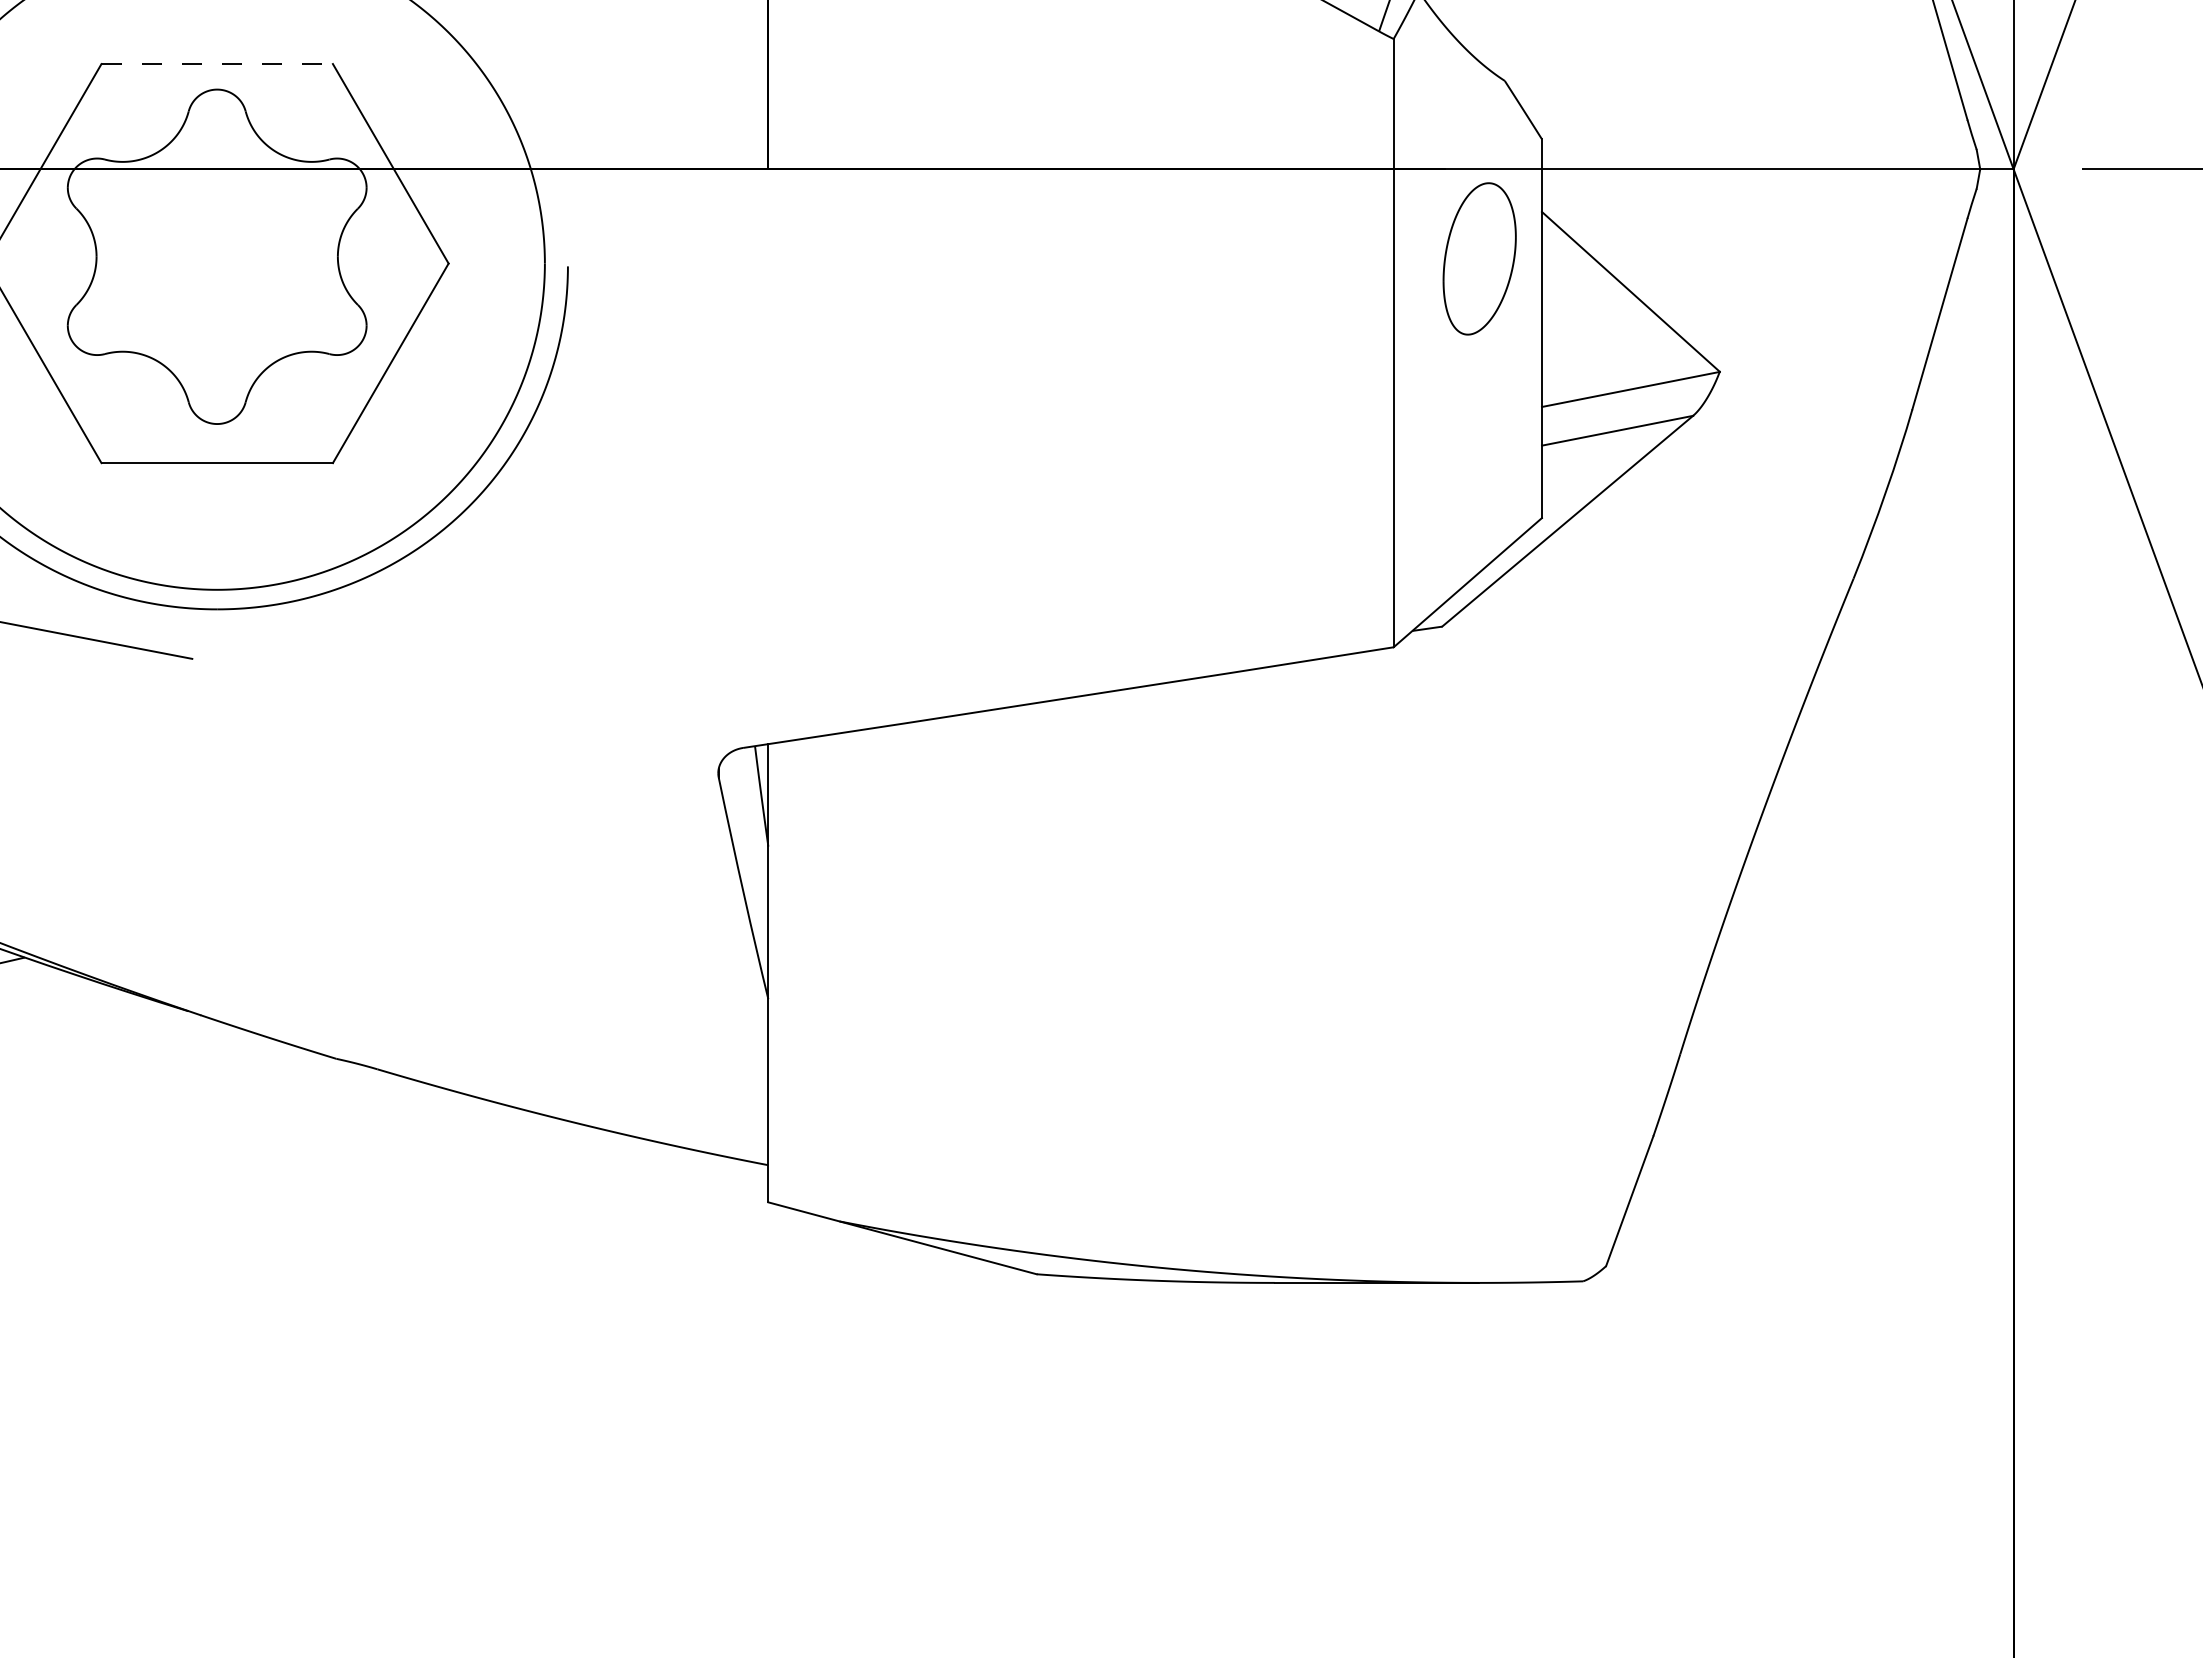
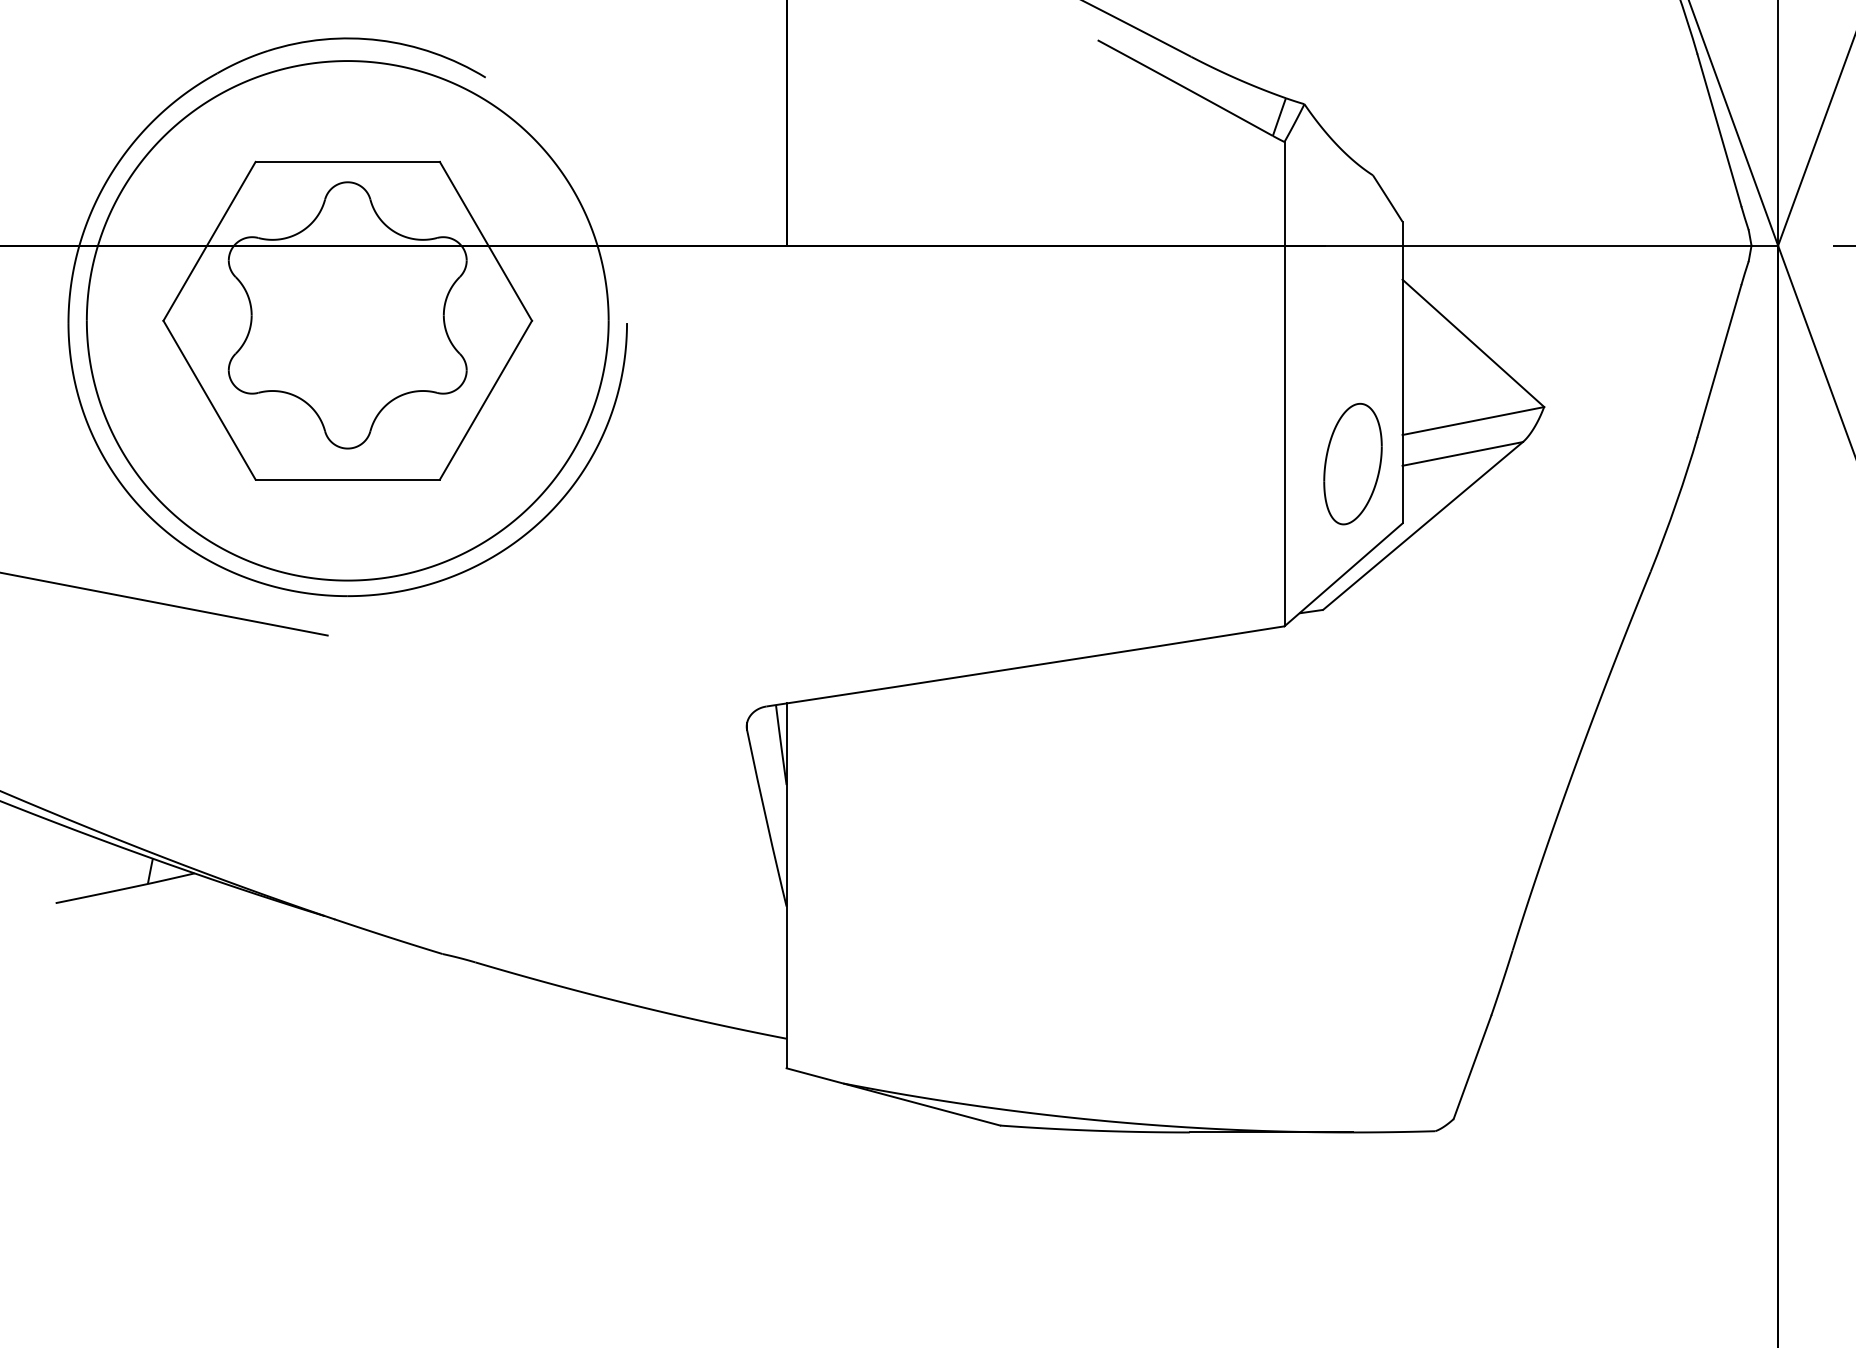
line: (218, 63) -> (348, 161), dashed -> solid
part: (1479, 258) -> (1352, 463), moved

